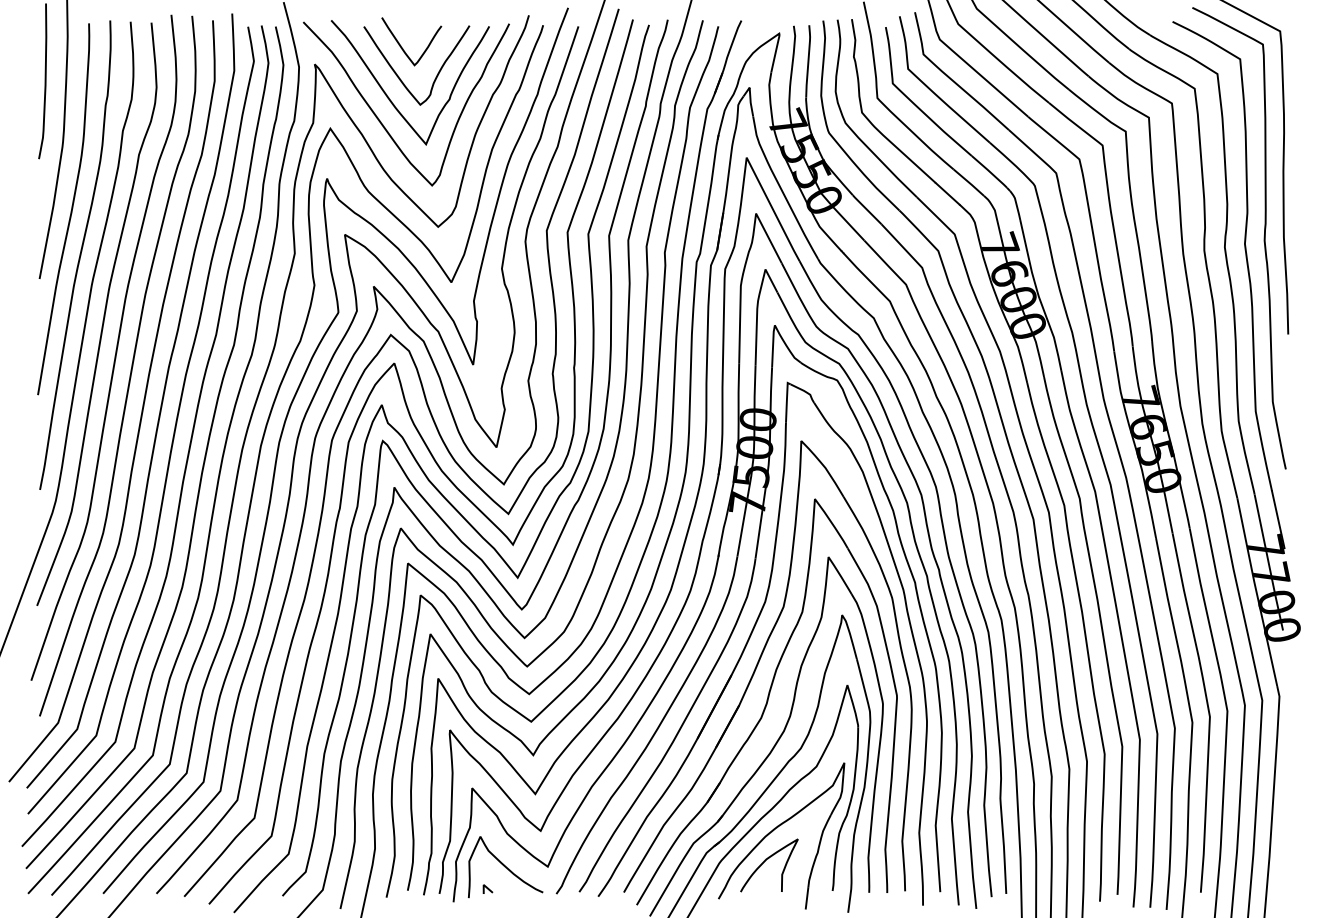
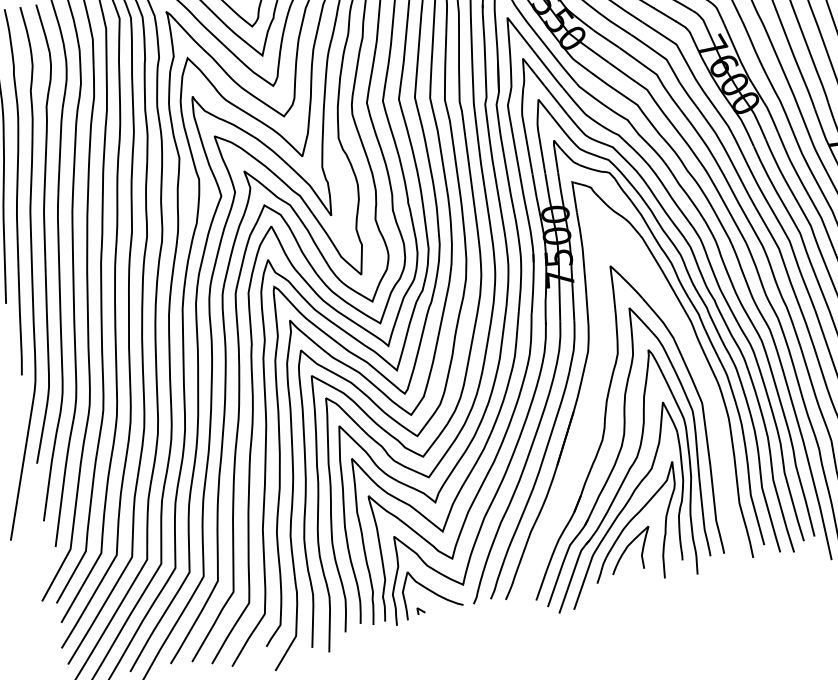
part: (759, 662) -> (592, 398), removed

